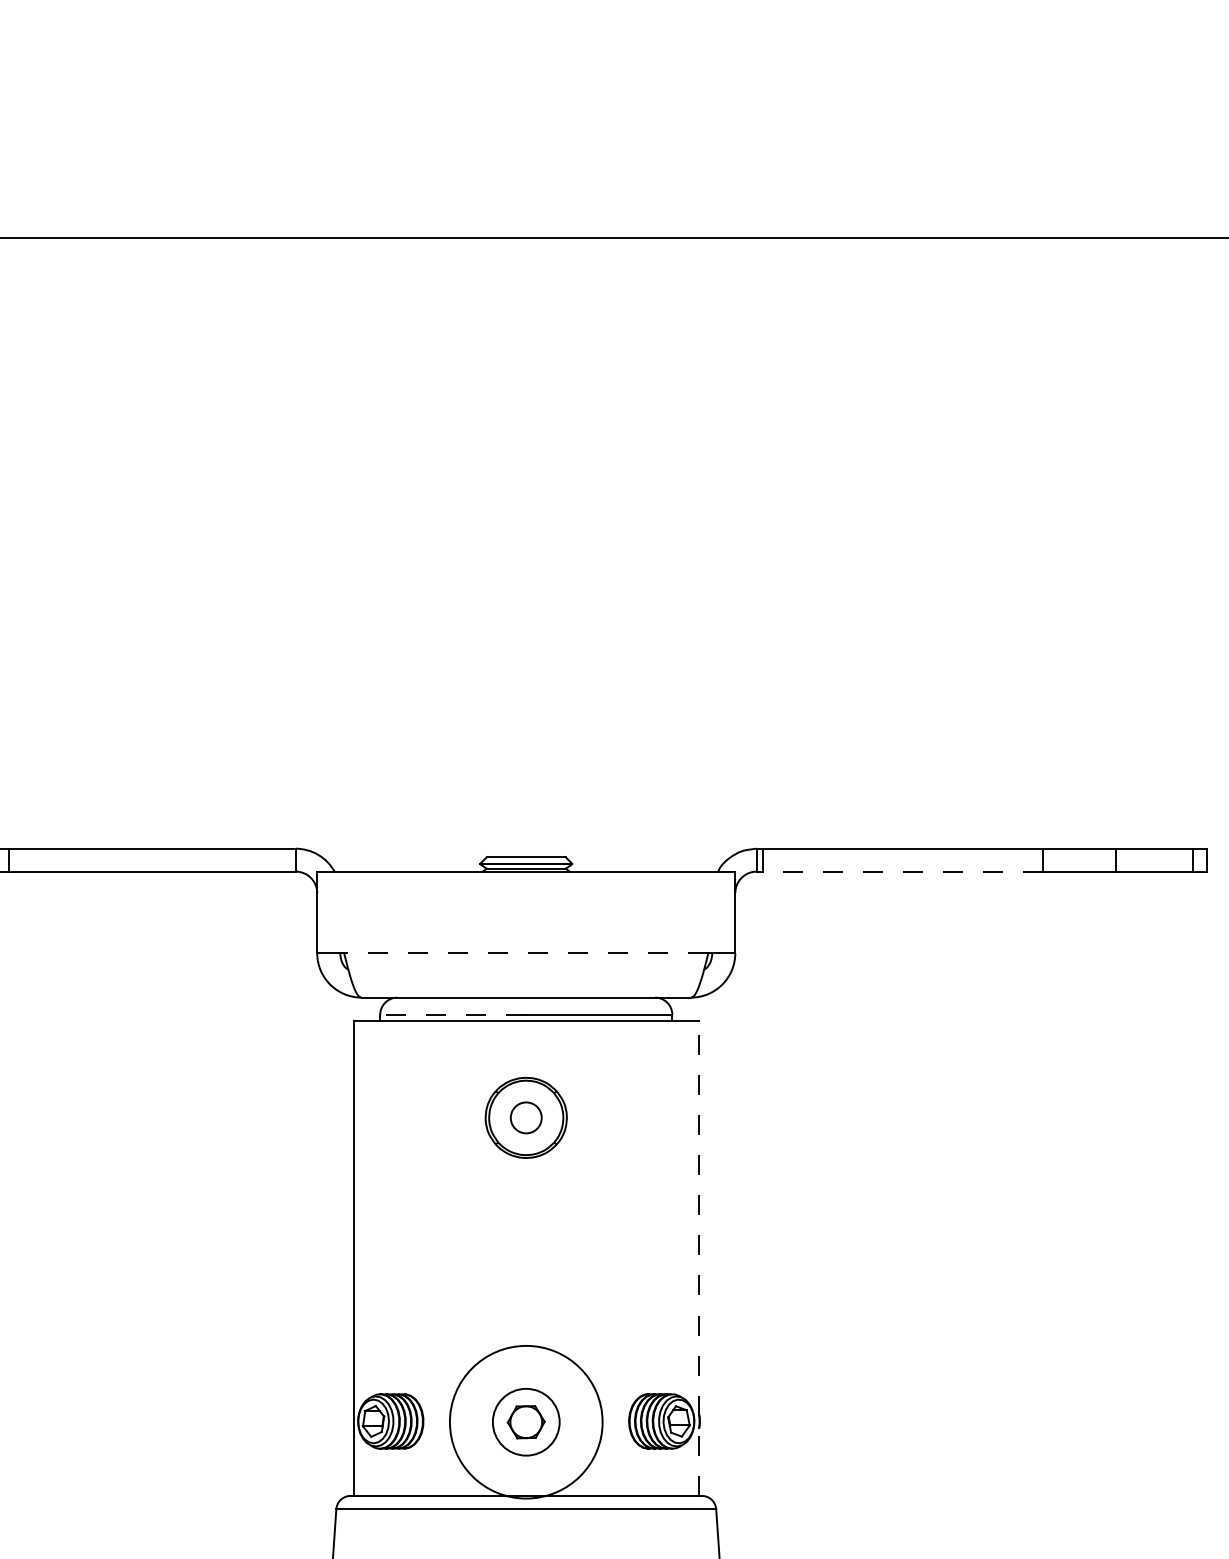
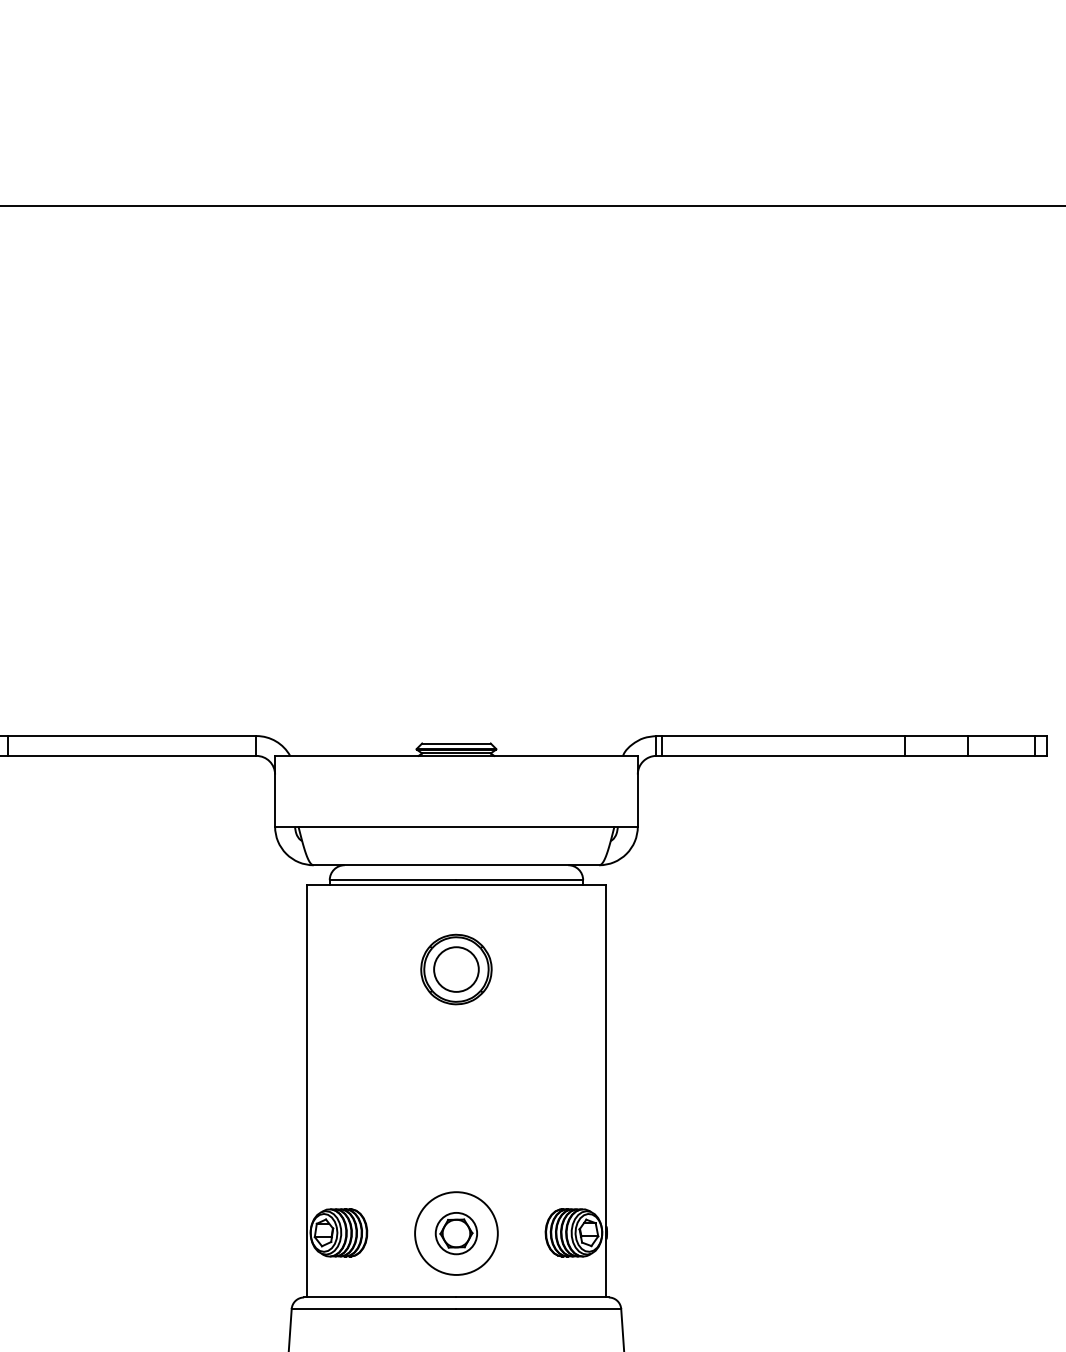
line: (902, 871) -> (782, 755), dashed -> solid
line: (525, 953) -> (455, 826), dashed -> solid
line: (452, 1014) -> (392, 879), dashed -> solid
circle: (526, 1117) -> (456, 969), size x1.67
line: (699, 1258) -> (606, 1091), dashed -> solid
circle: (525, 1421) -> (455, 1232), size x0.62
circle: (526, 1422) -> (456, 1233), size x0.71

